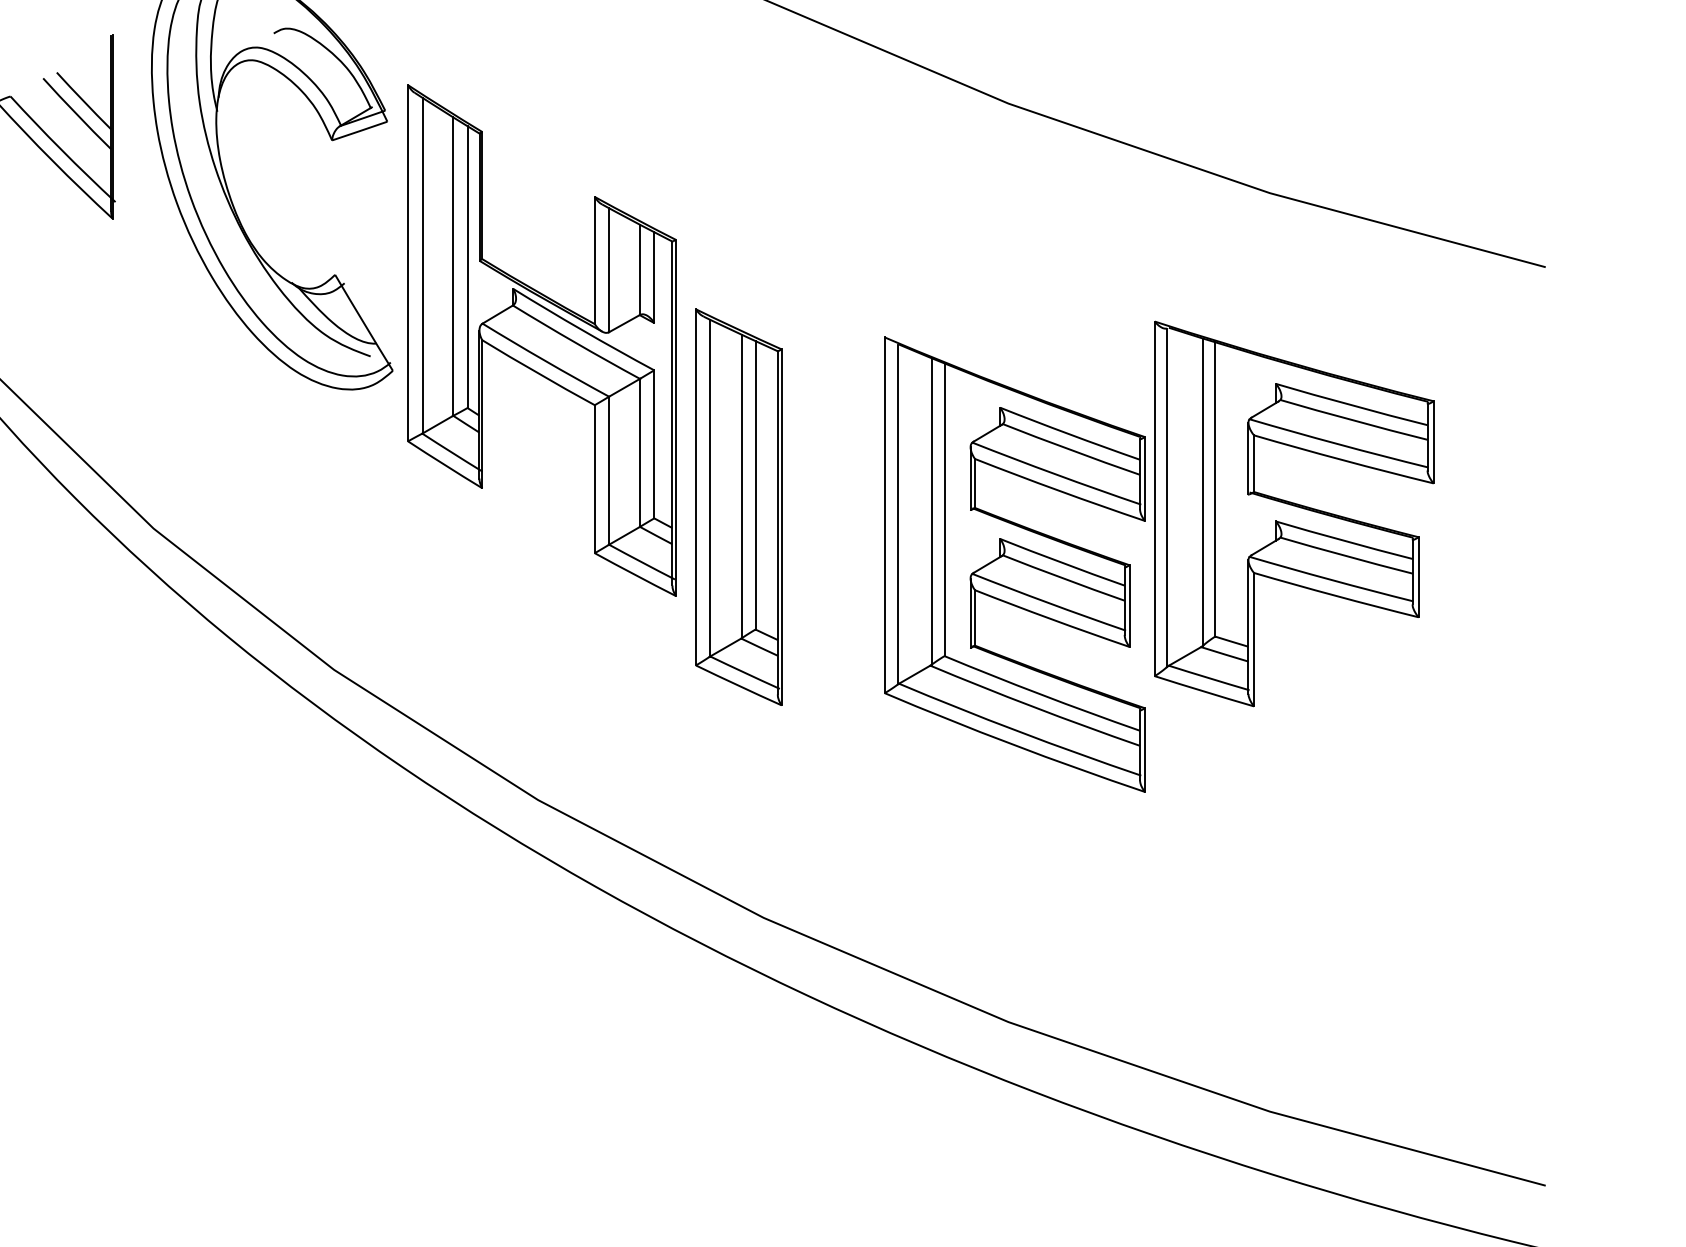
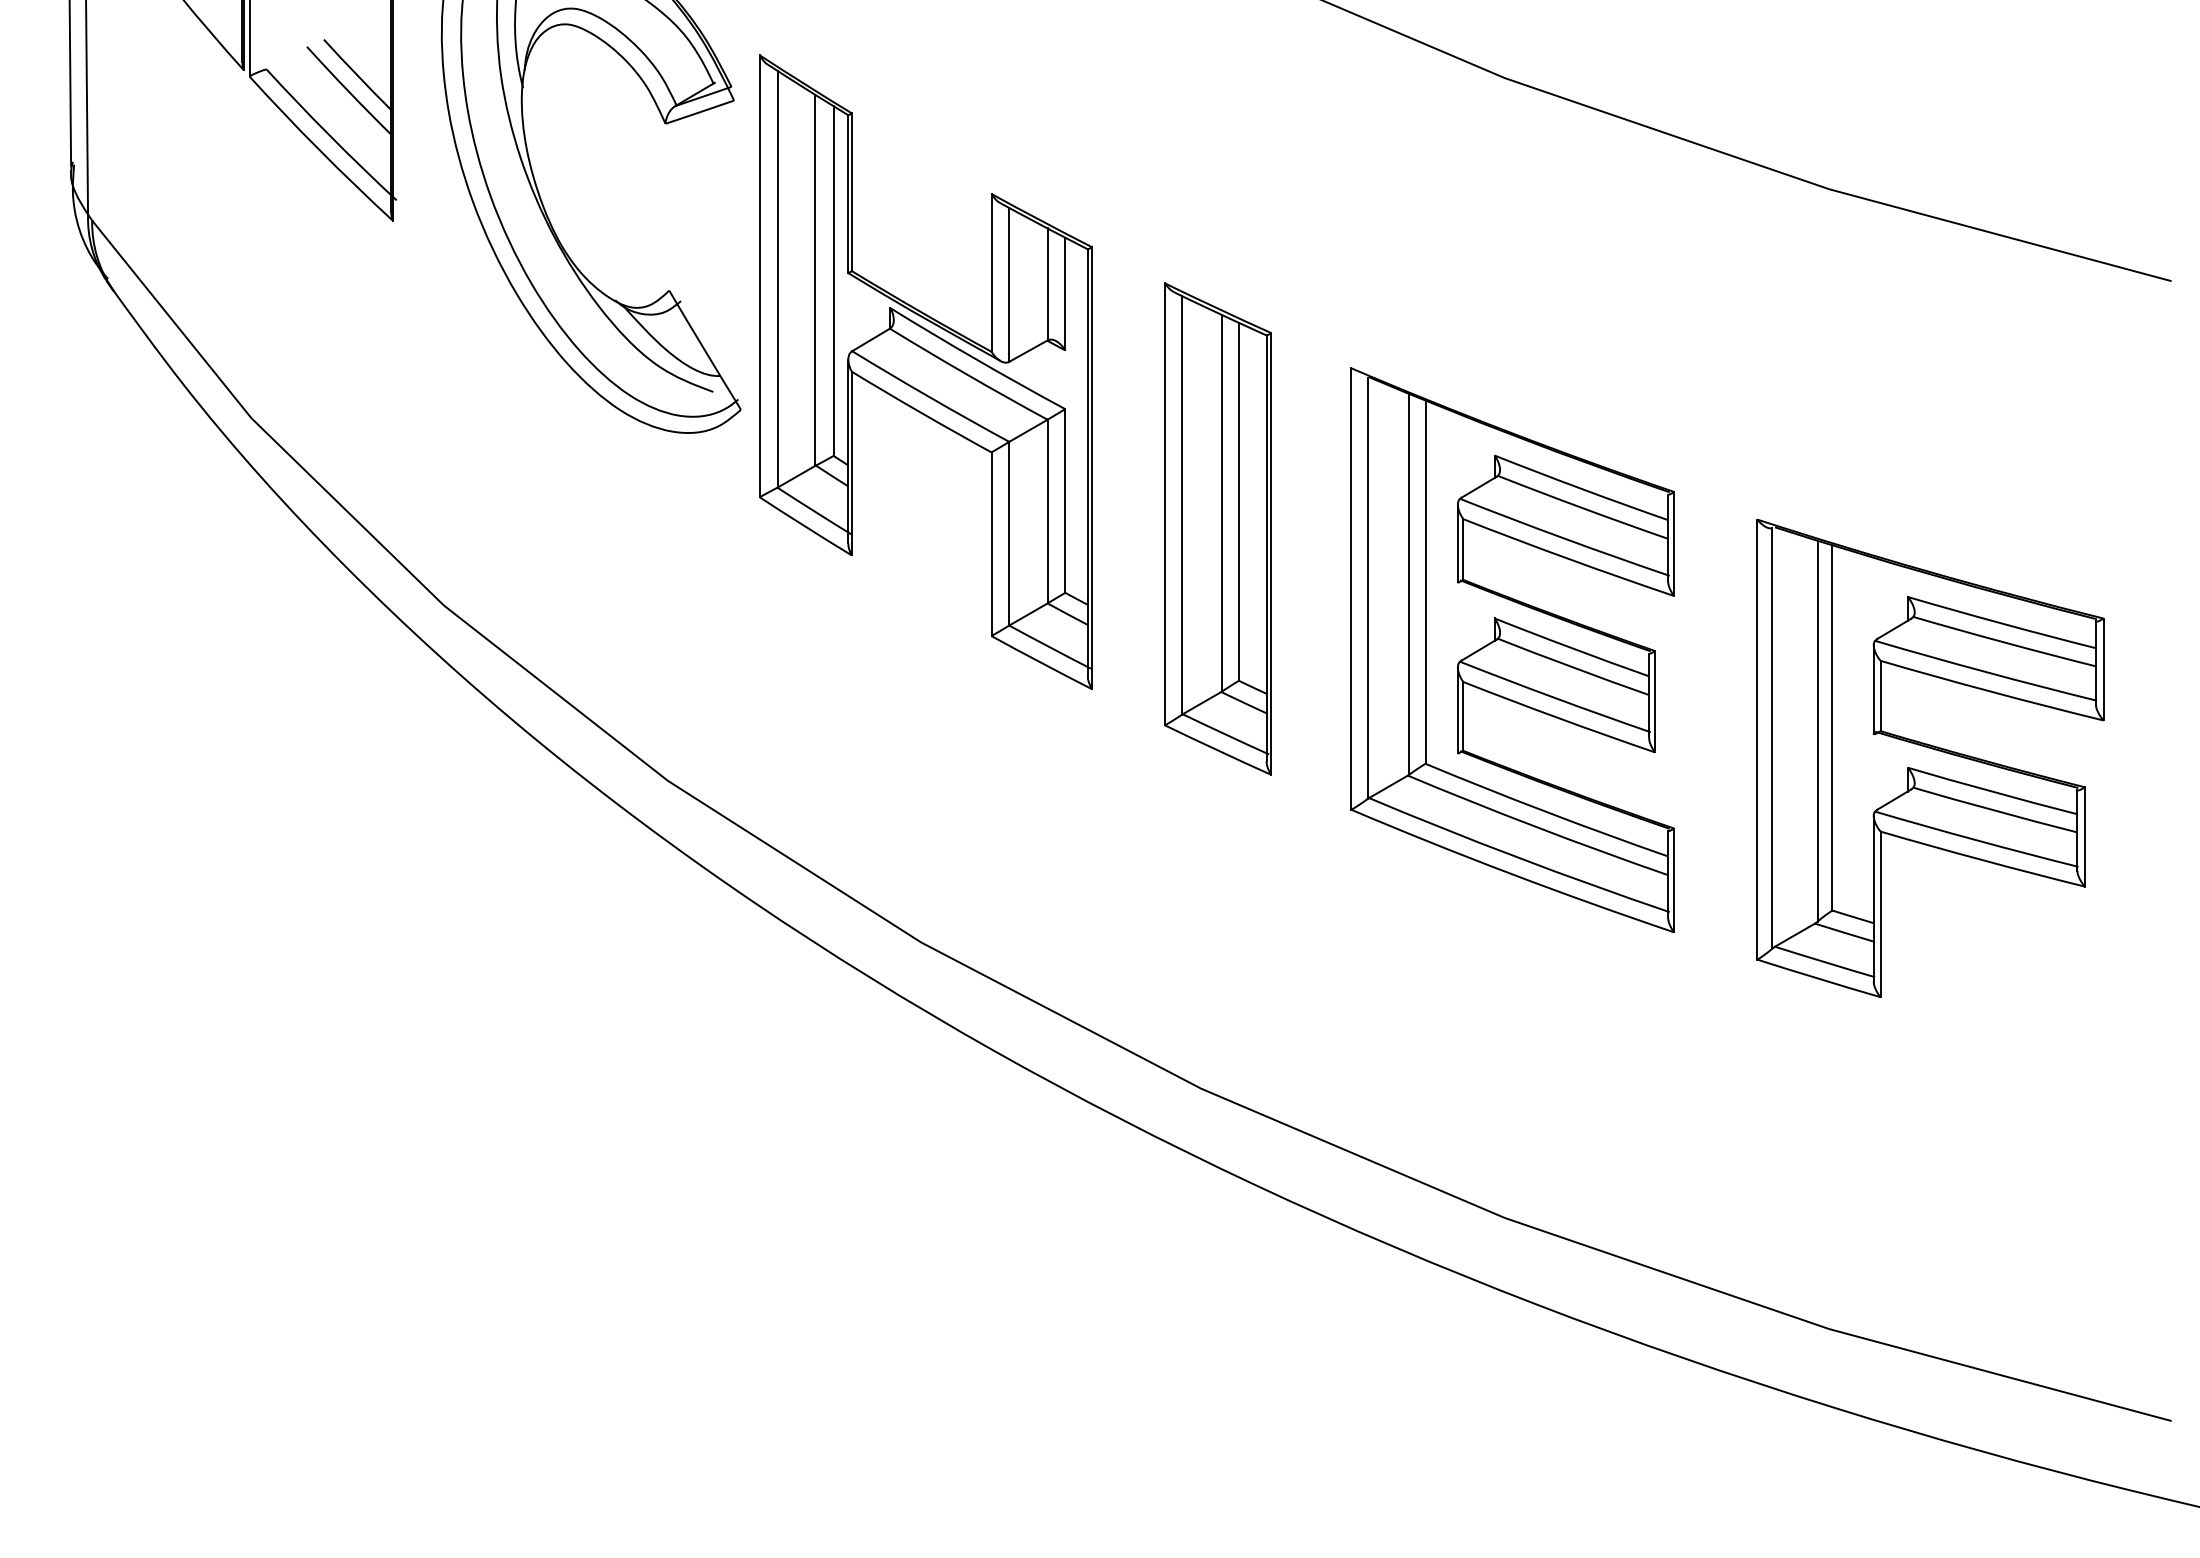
part: (738, 506) -> (1217, 528), moved
part: (1294, 514) -> (1930, 758), moved

